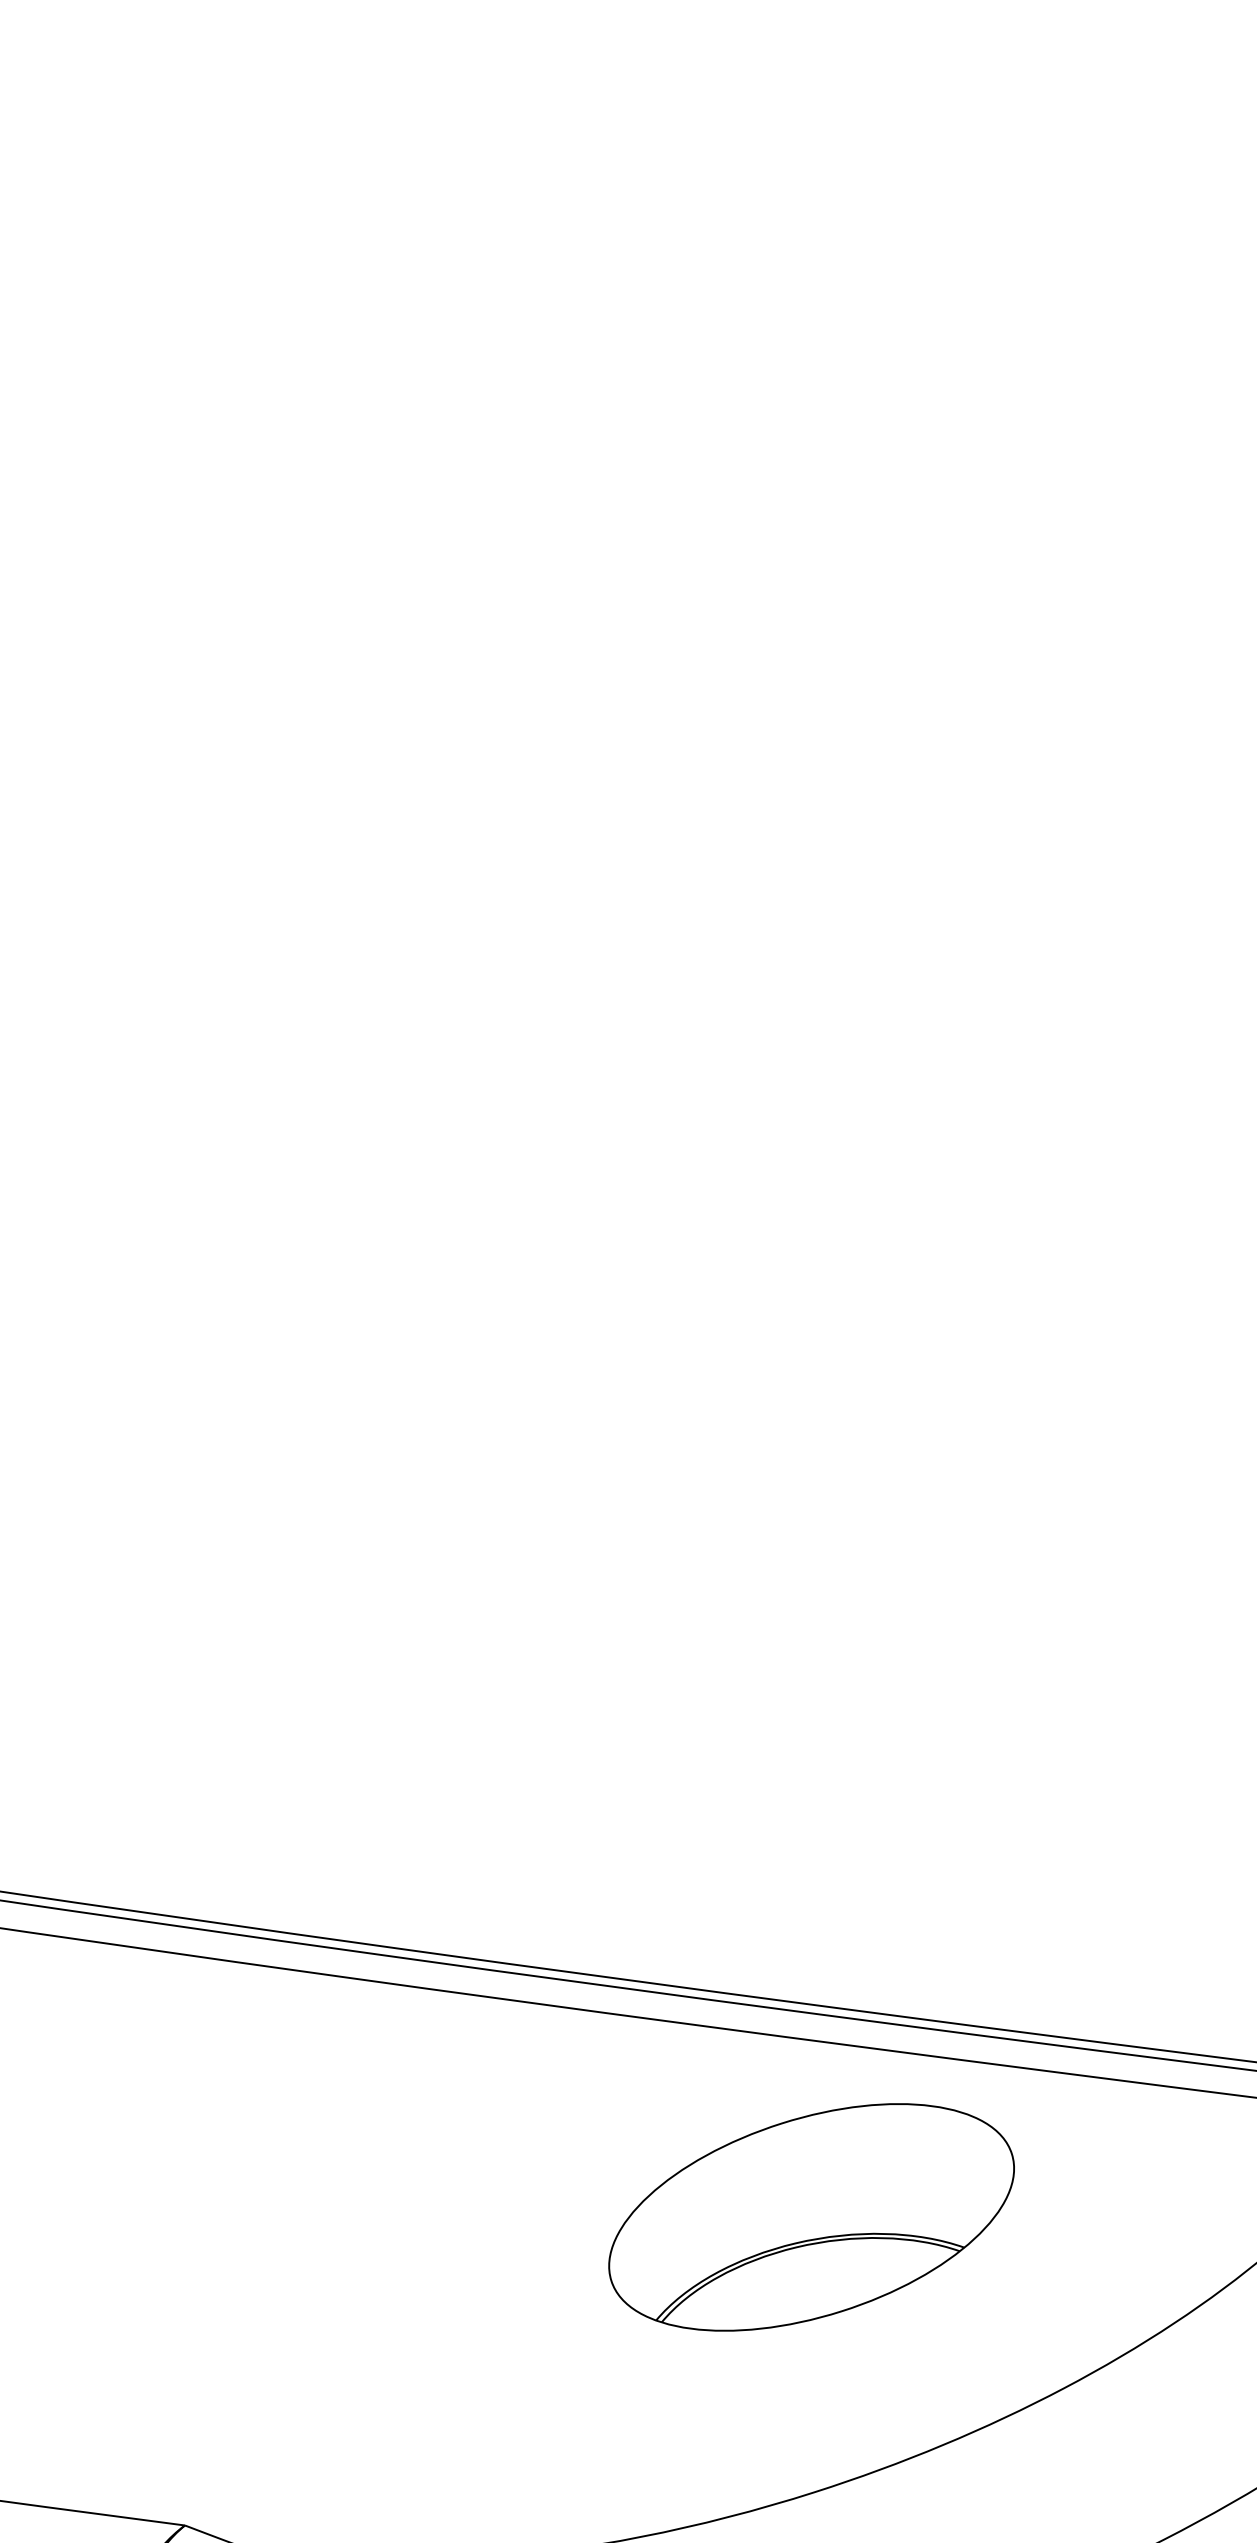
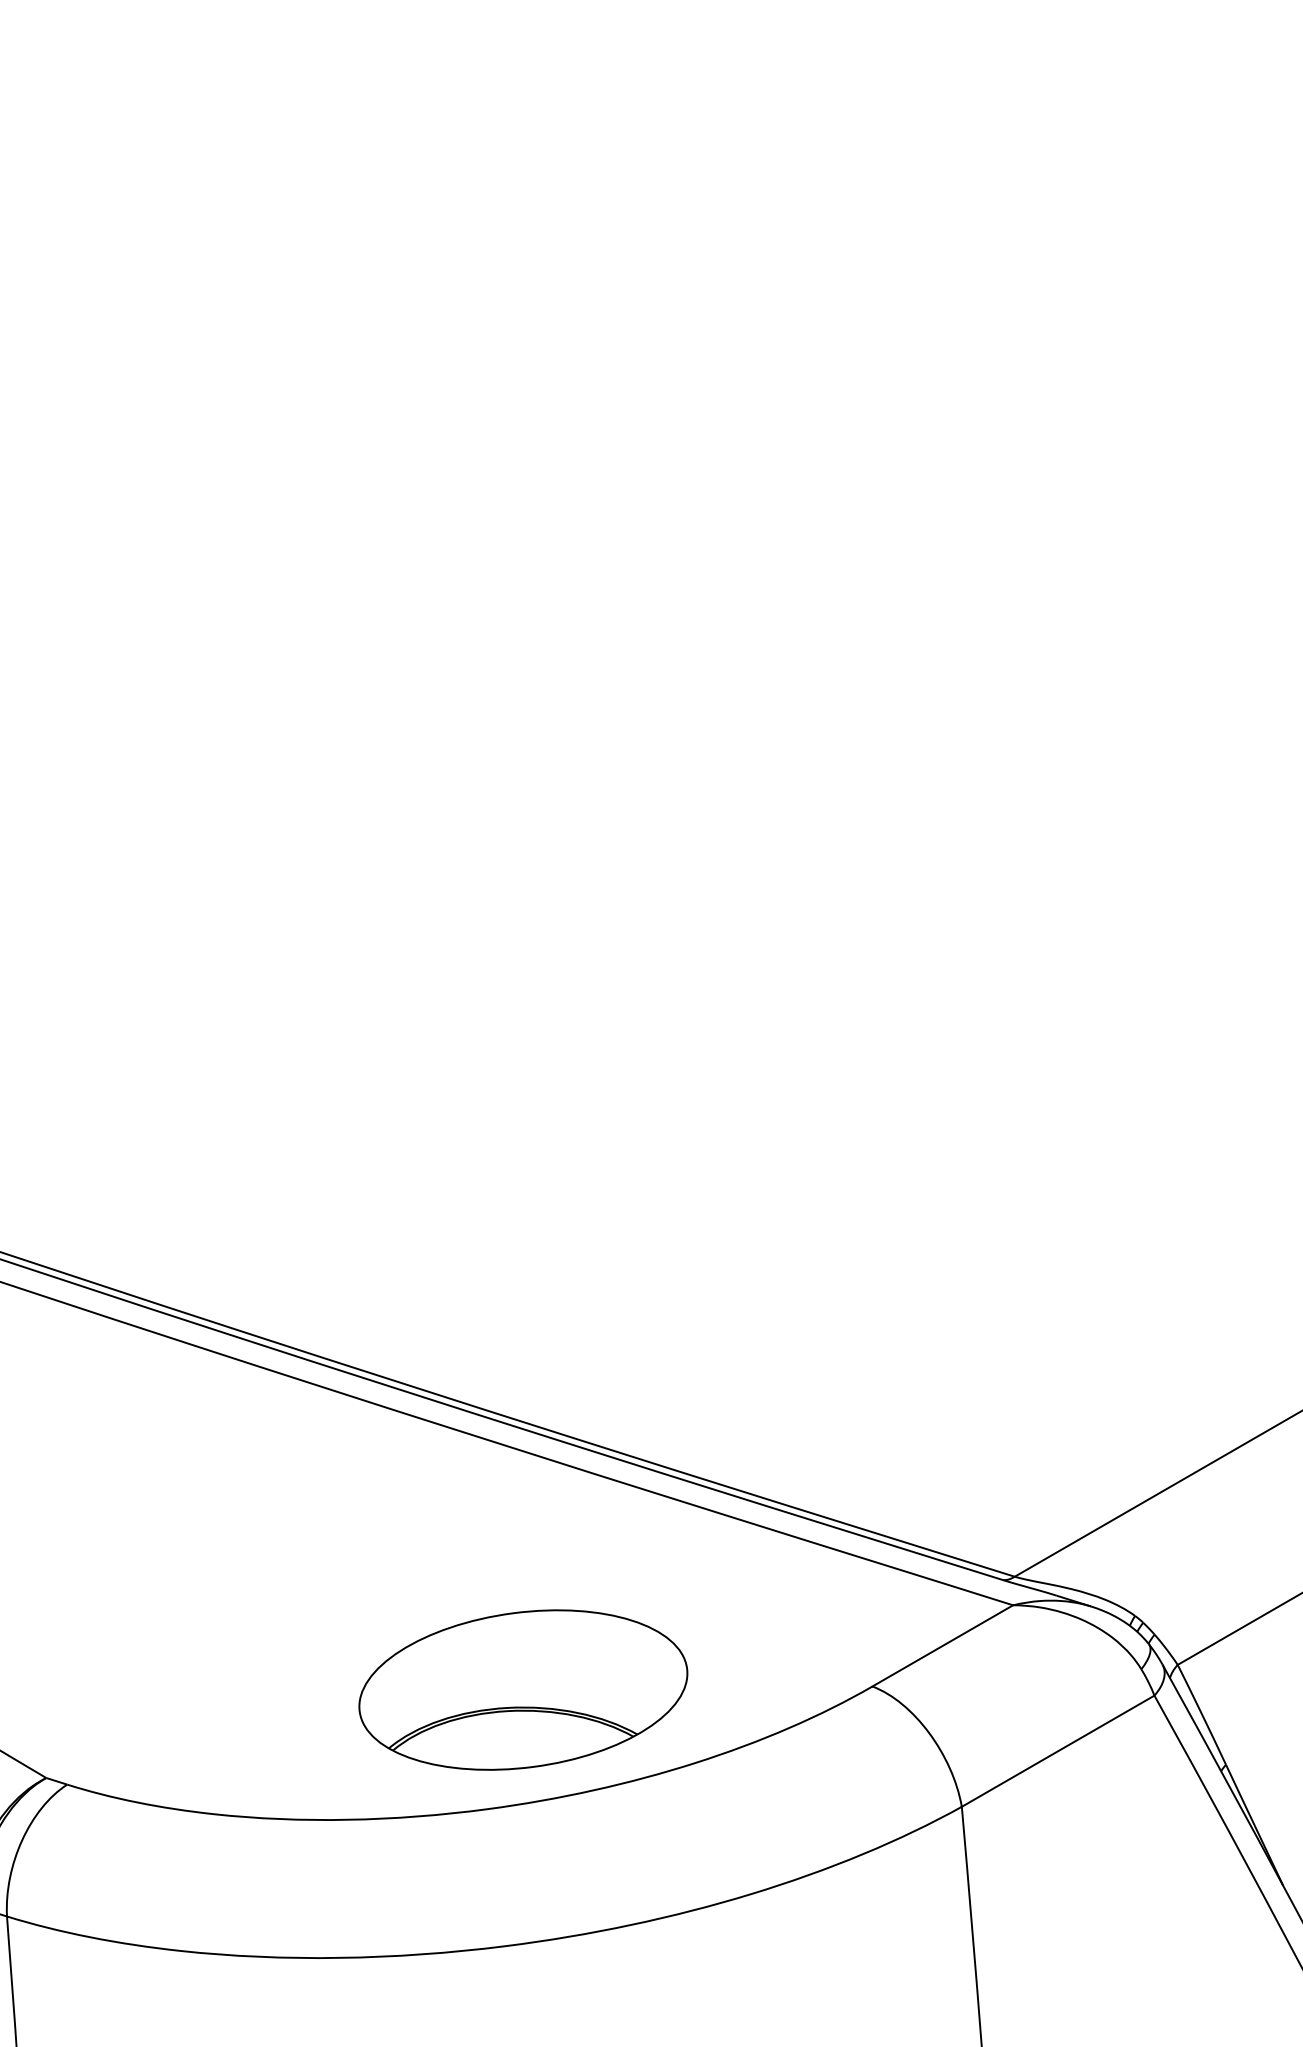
part: (811, 2216) -> (523, 1689), moved

